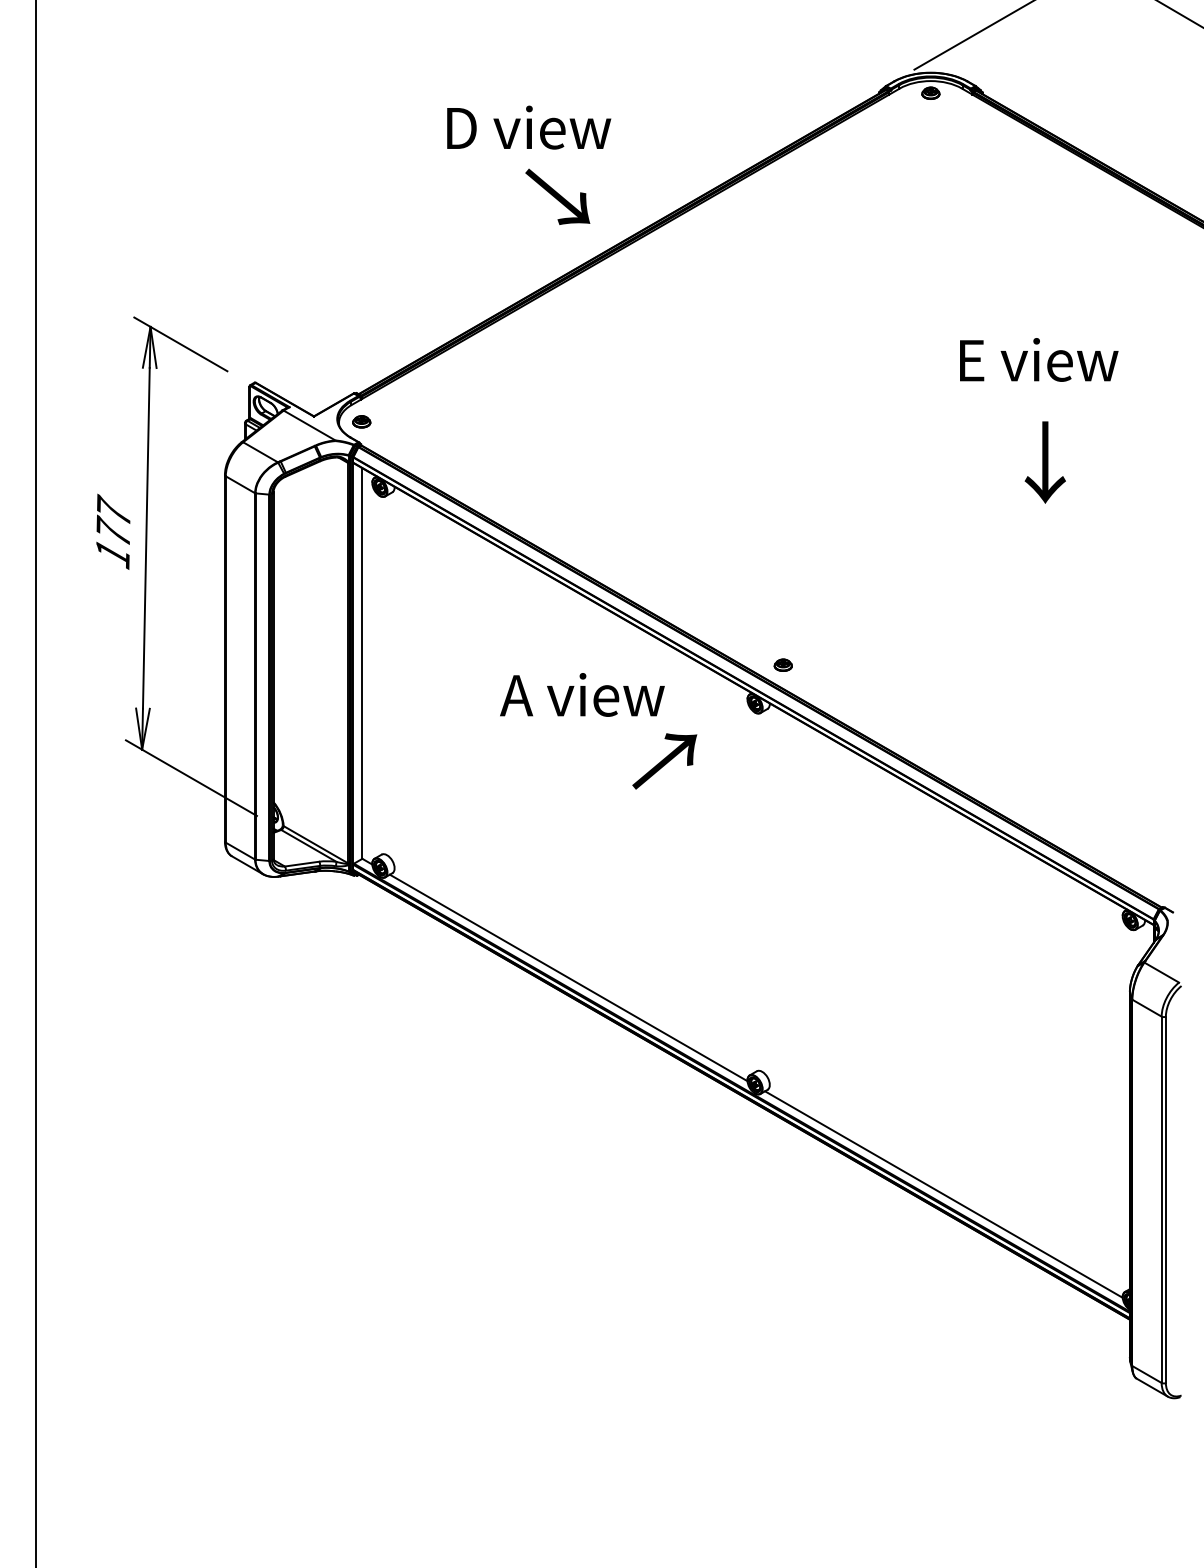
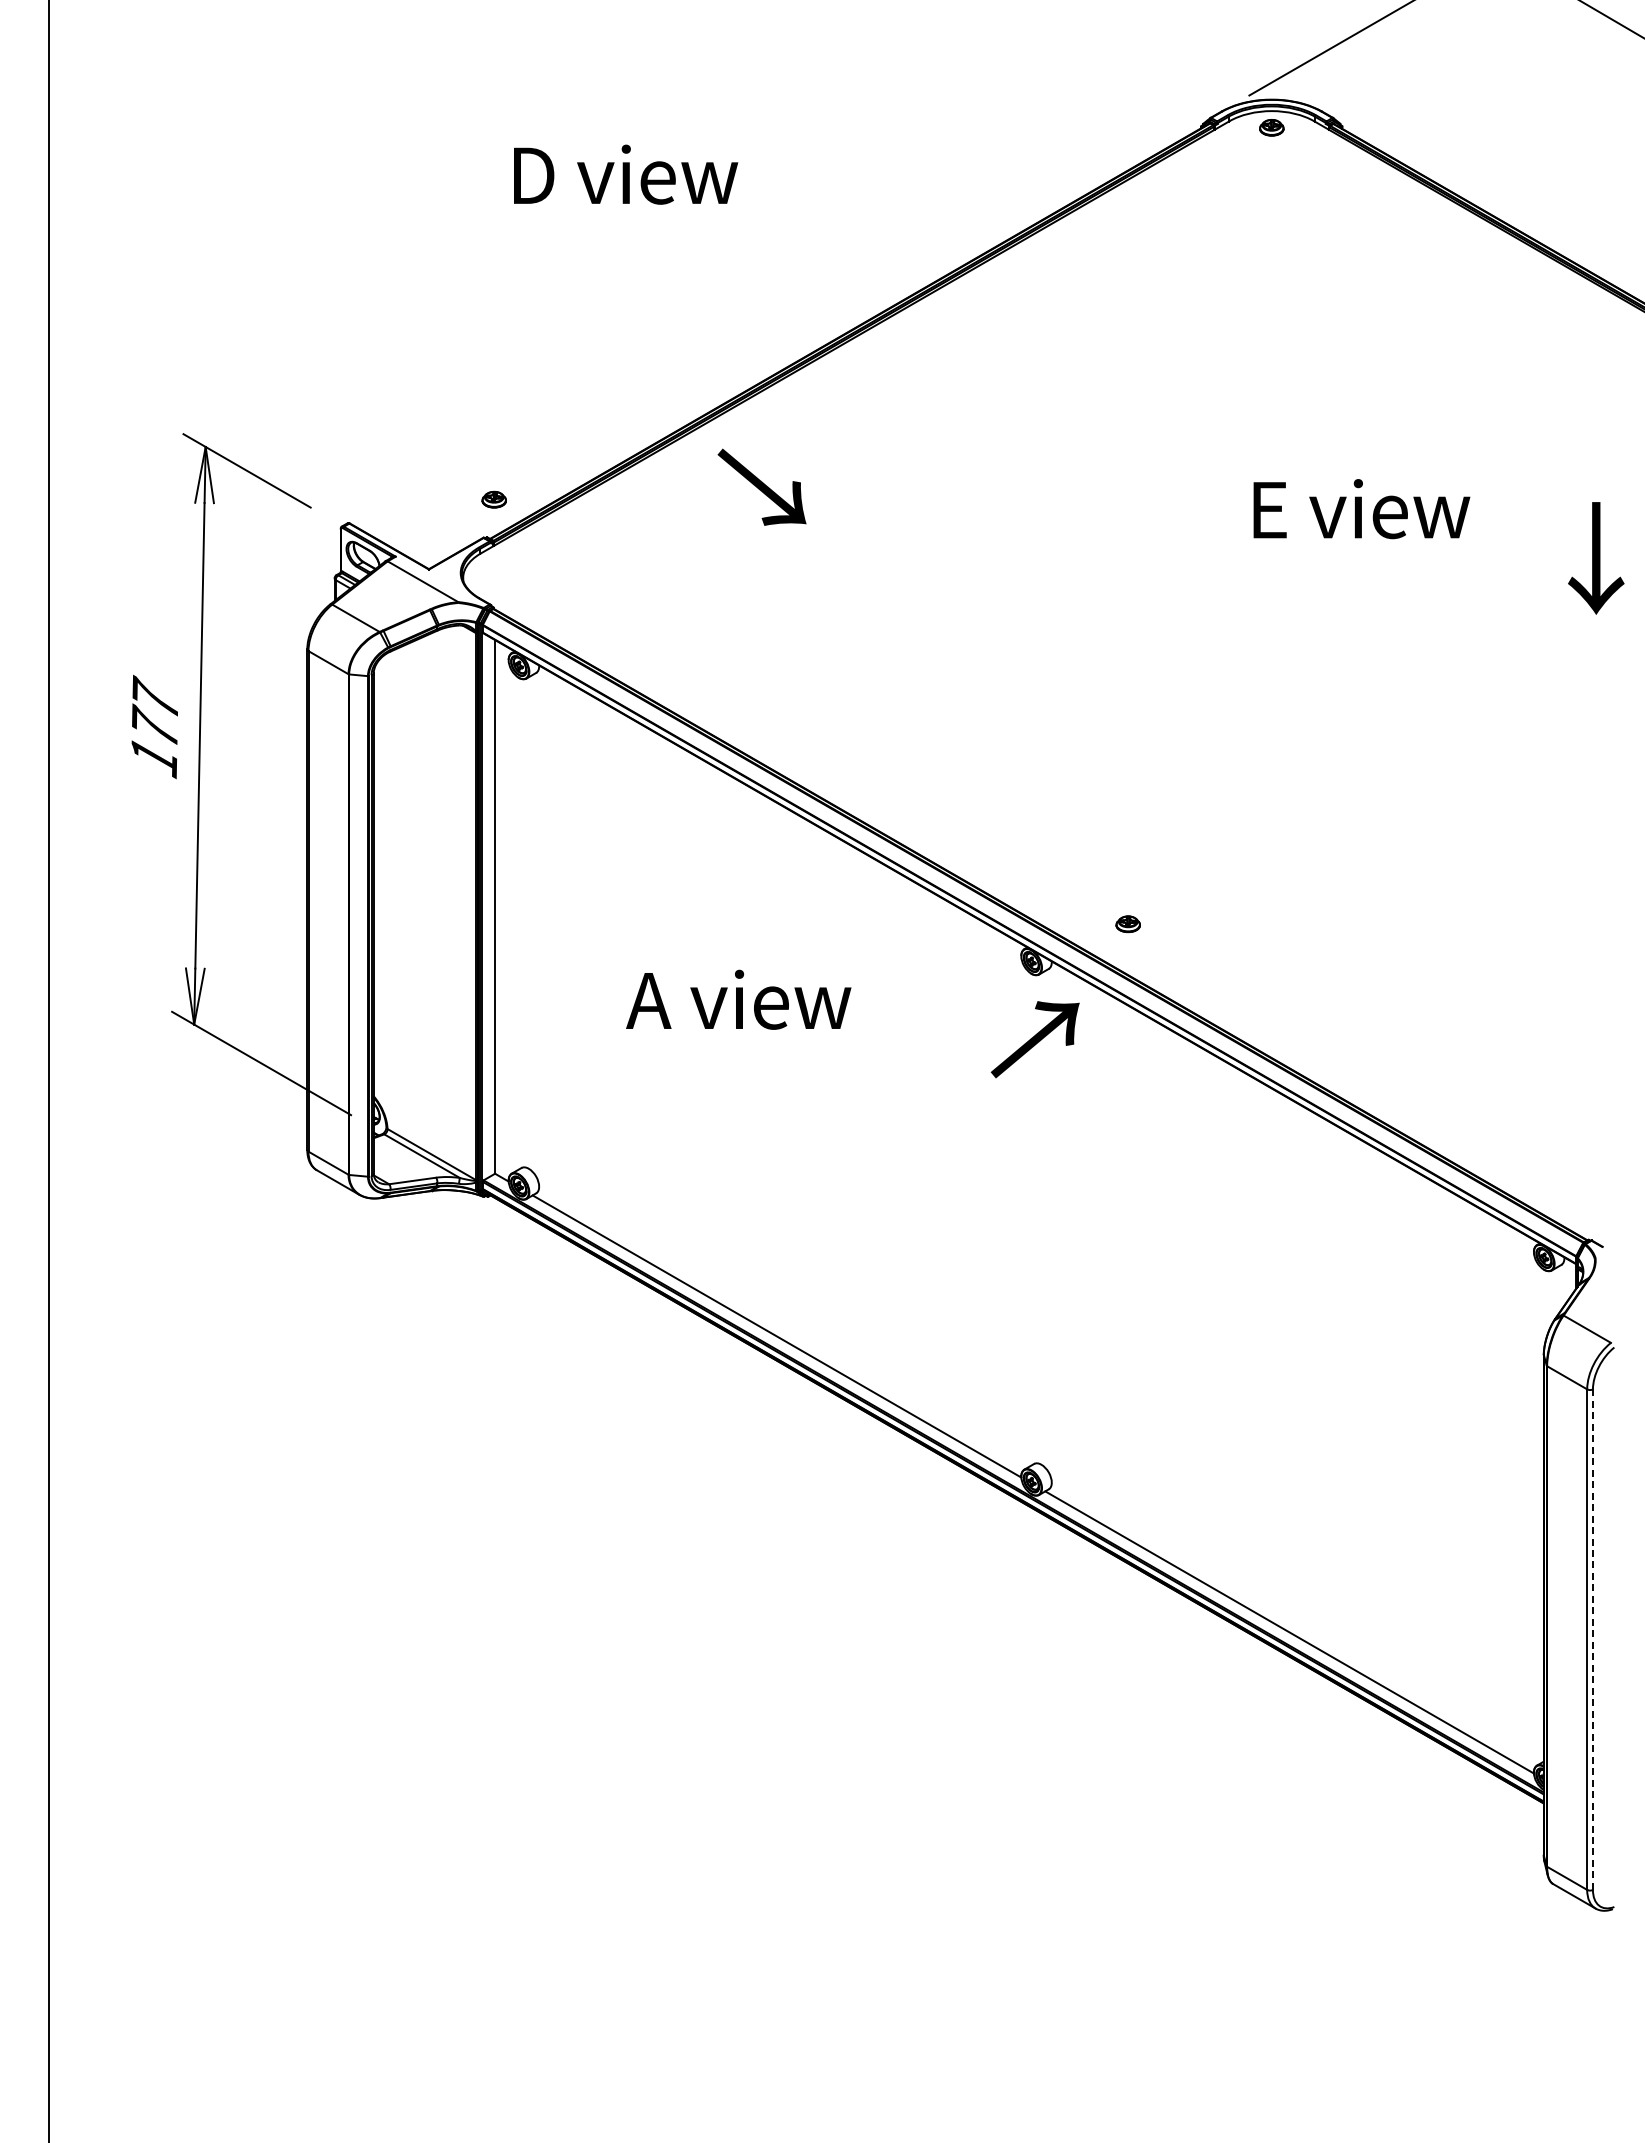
text: (529, 127) -> (626, 174), moved
text: (557, 196) -> (761, 486), moved
text: (1038, 360) -> (1361, 509), moved
part: (361, 421) -> (493, 499), moved
text: (1045, 462) -> (1596, 558), moved
part: (782, 665) -> (1127, 924), moved
text: (582, 694) -> (738, 999), moved
text: (664, 761) -> (1034, 1039), moved
line: (1165, 1199) -> (1592, 1639), solid -> dashed

